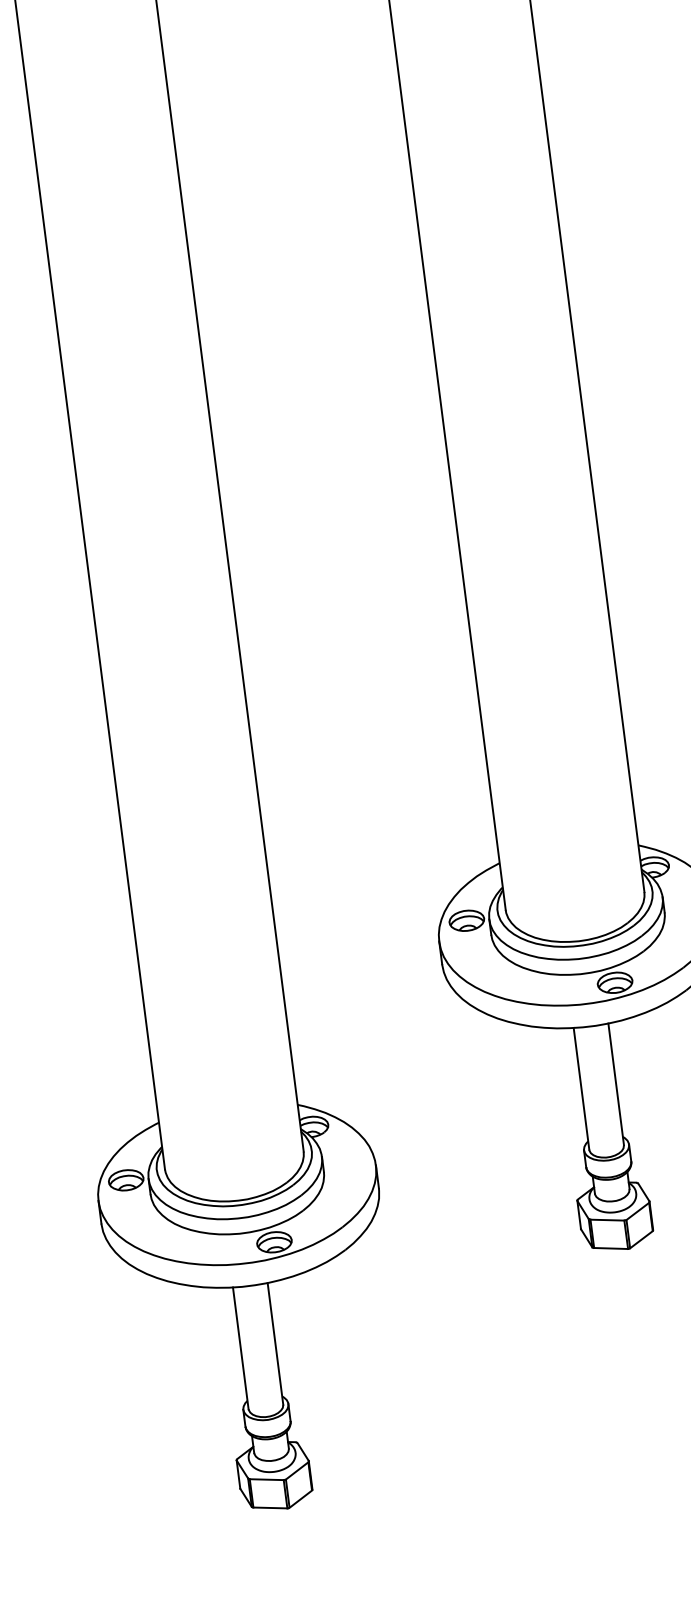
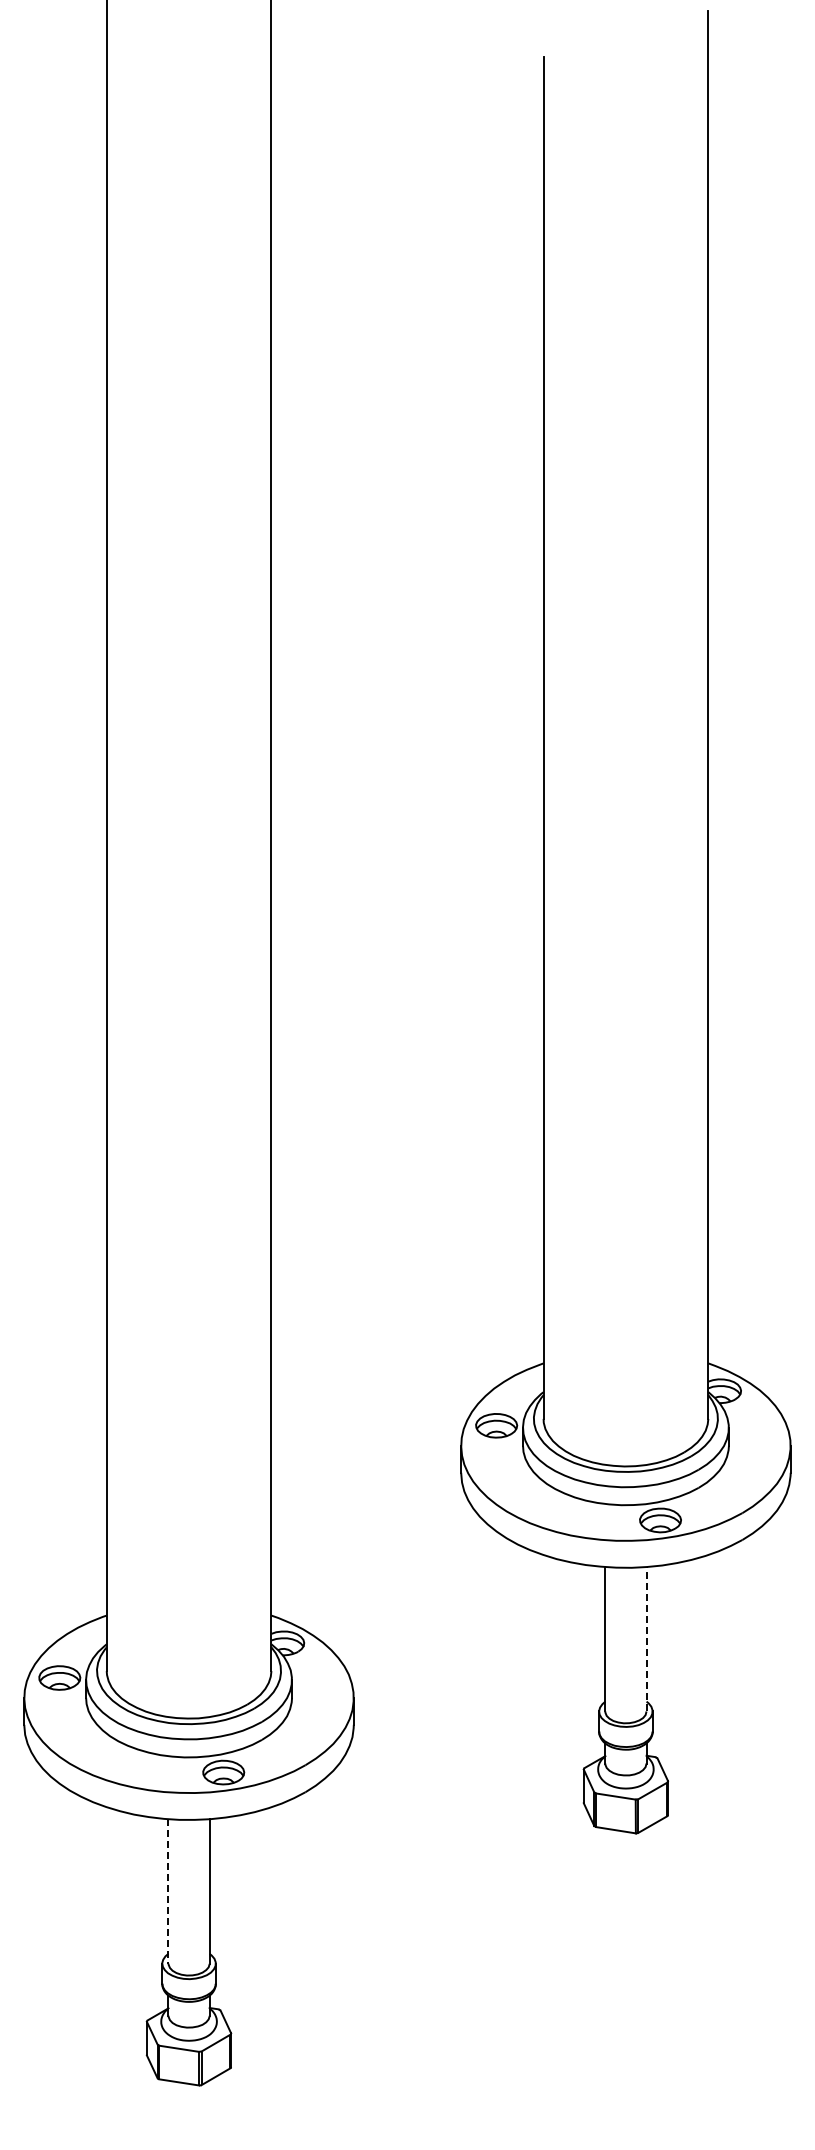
line: (616, 1083) -> (646, 1638), solid -> dashed
line: (240, 1348) -> (168, 1891), solid -> dashed

